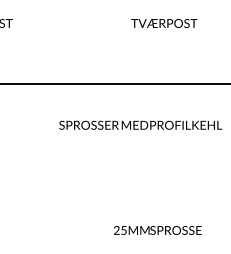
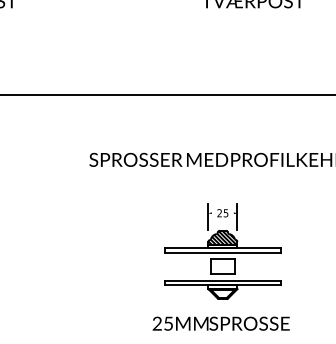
part: (144, 184) -> (222, 252), added
text: (157, 230) -> (220, 323), moved

